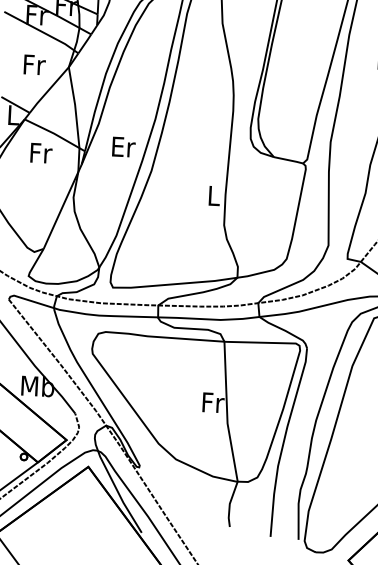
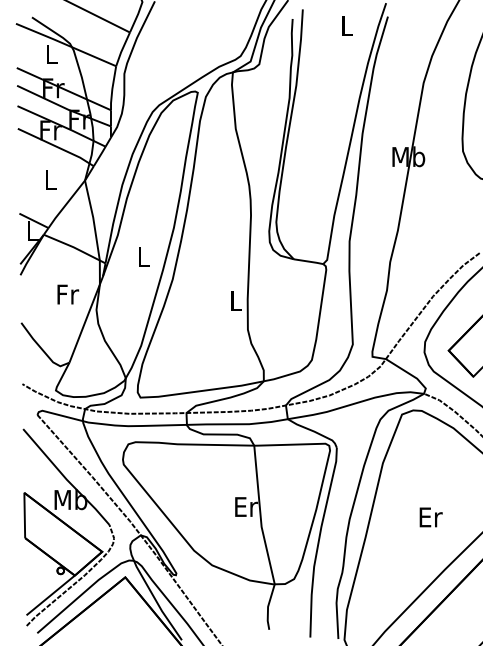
text: (34, 64) -> (50, 179), Fr -> L
text: (123, 147) -> (143, 257), Er -> L
text: (41, 153) -> (68, 294), moved
text: (213, 402) -> (246, 506), Fr -> Er

